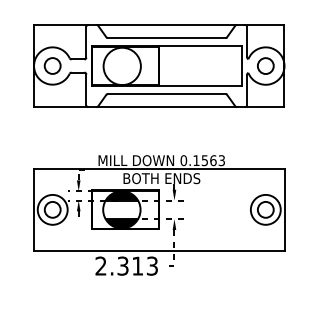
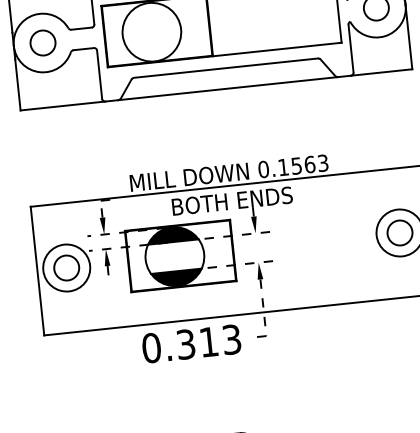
text: (100, 265) -> (150, 347), 2.313 -> 0.313

